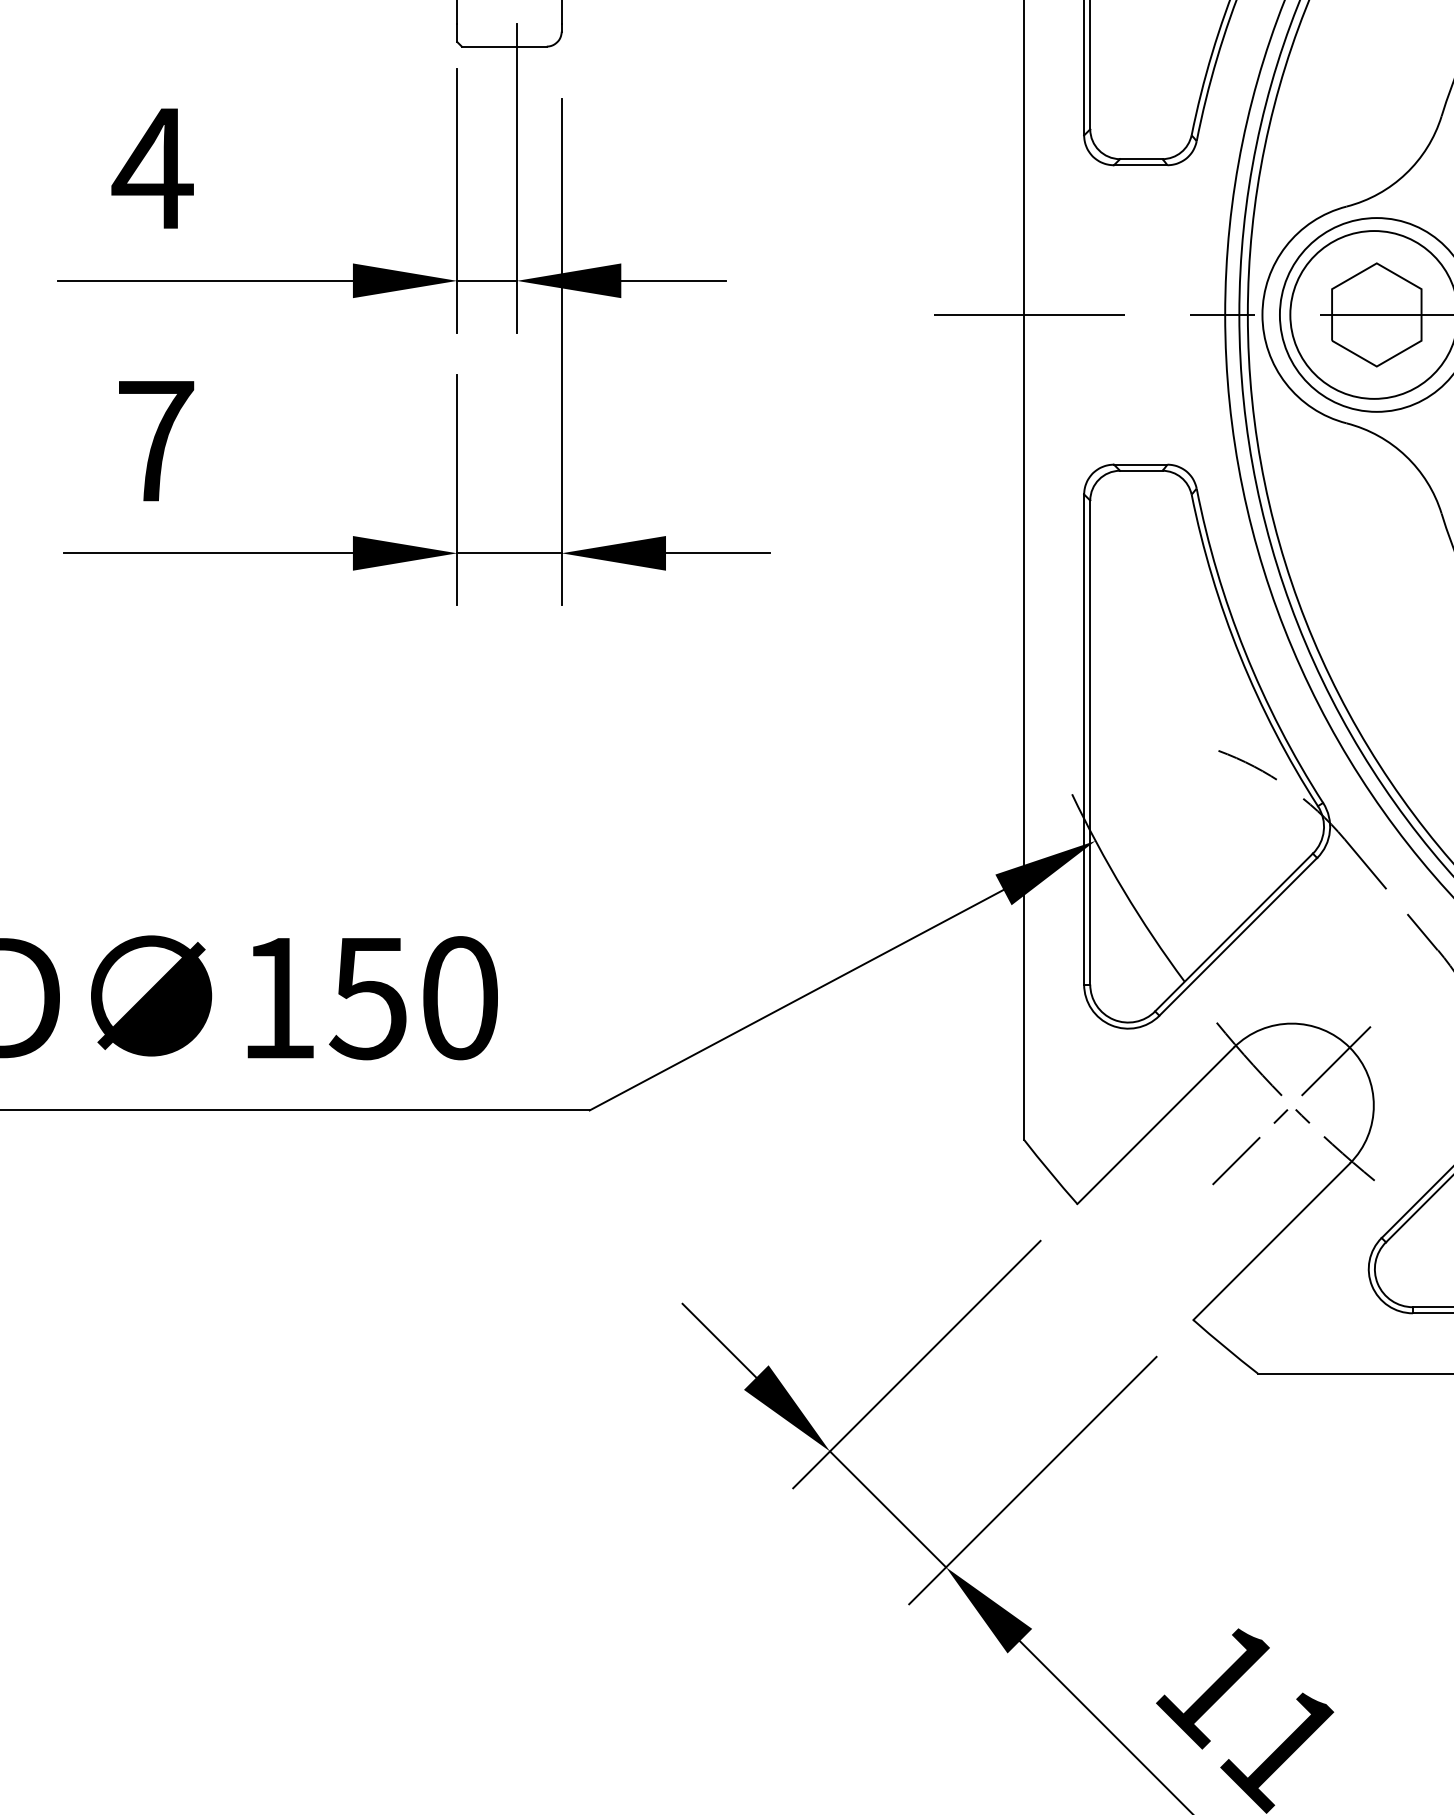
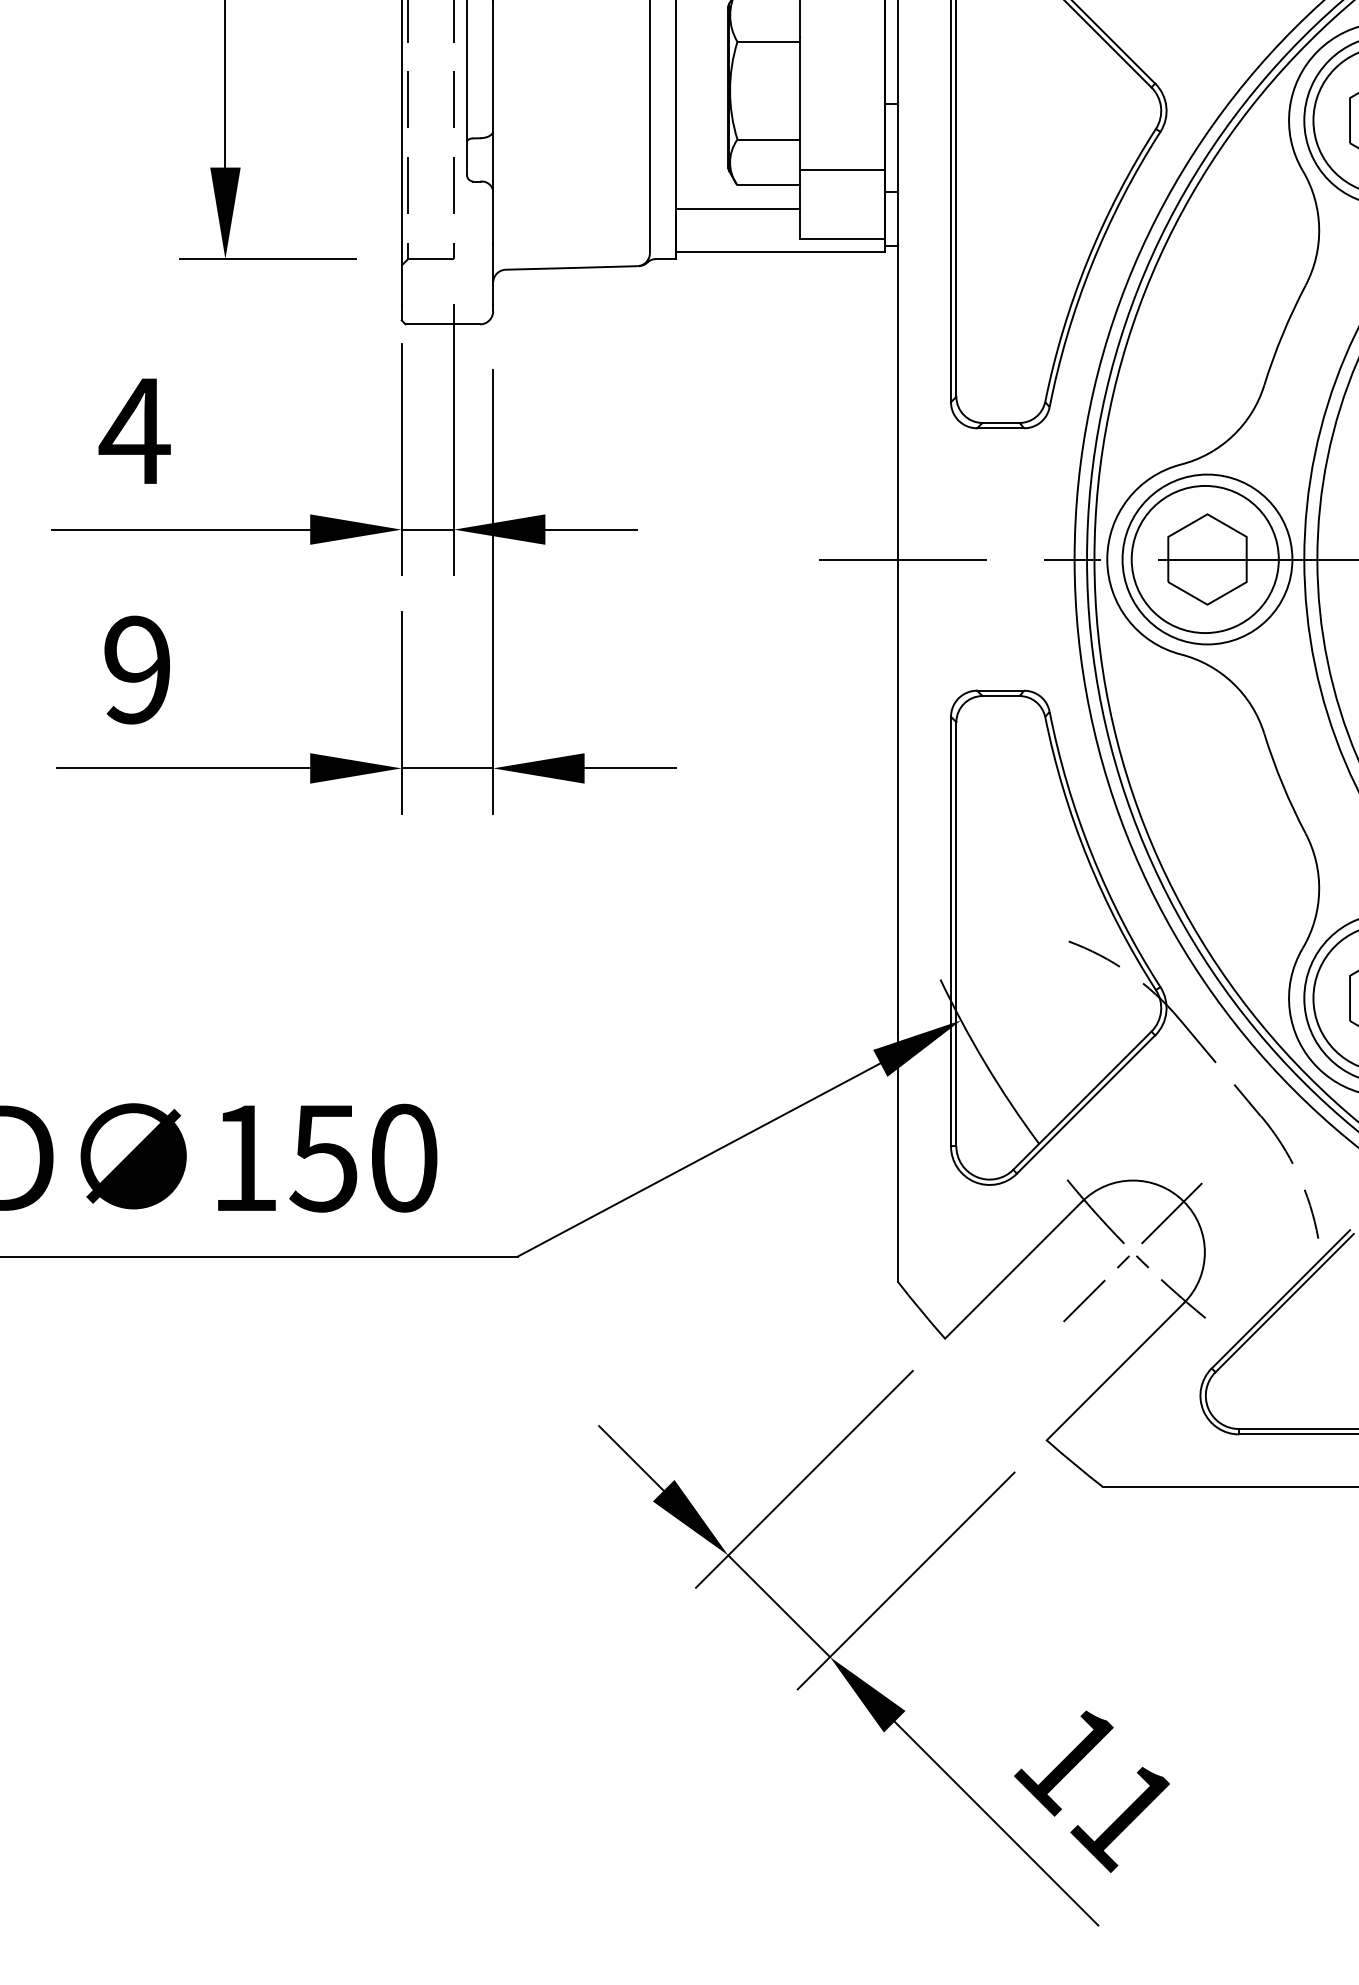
text: (155, 440) -> (137, 669), 7 -> 9

